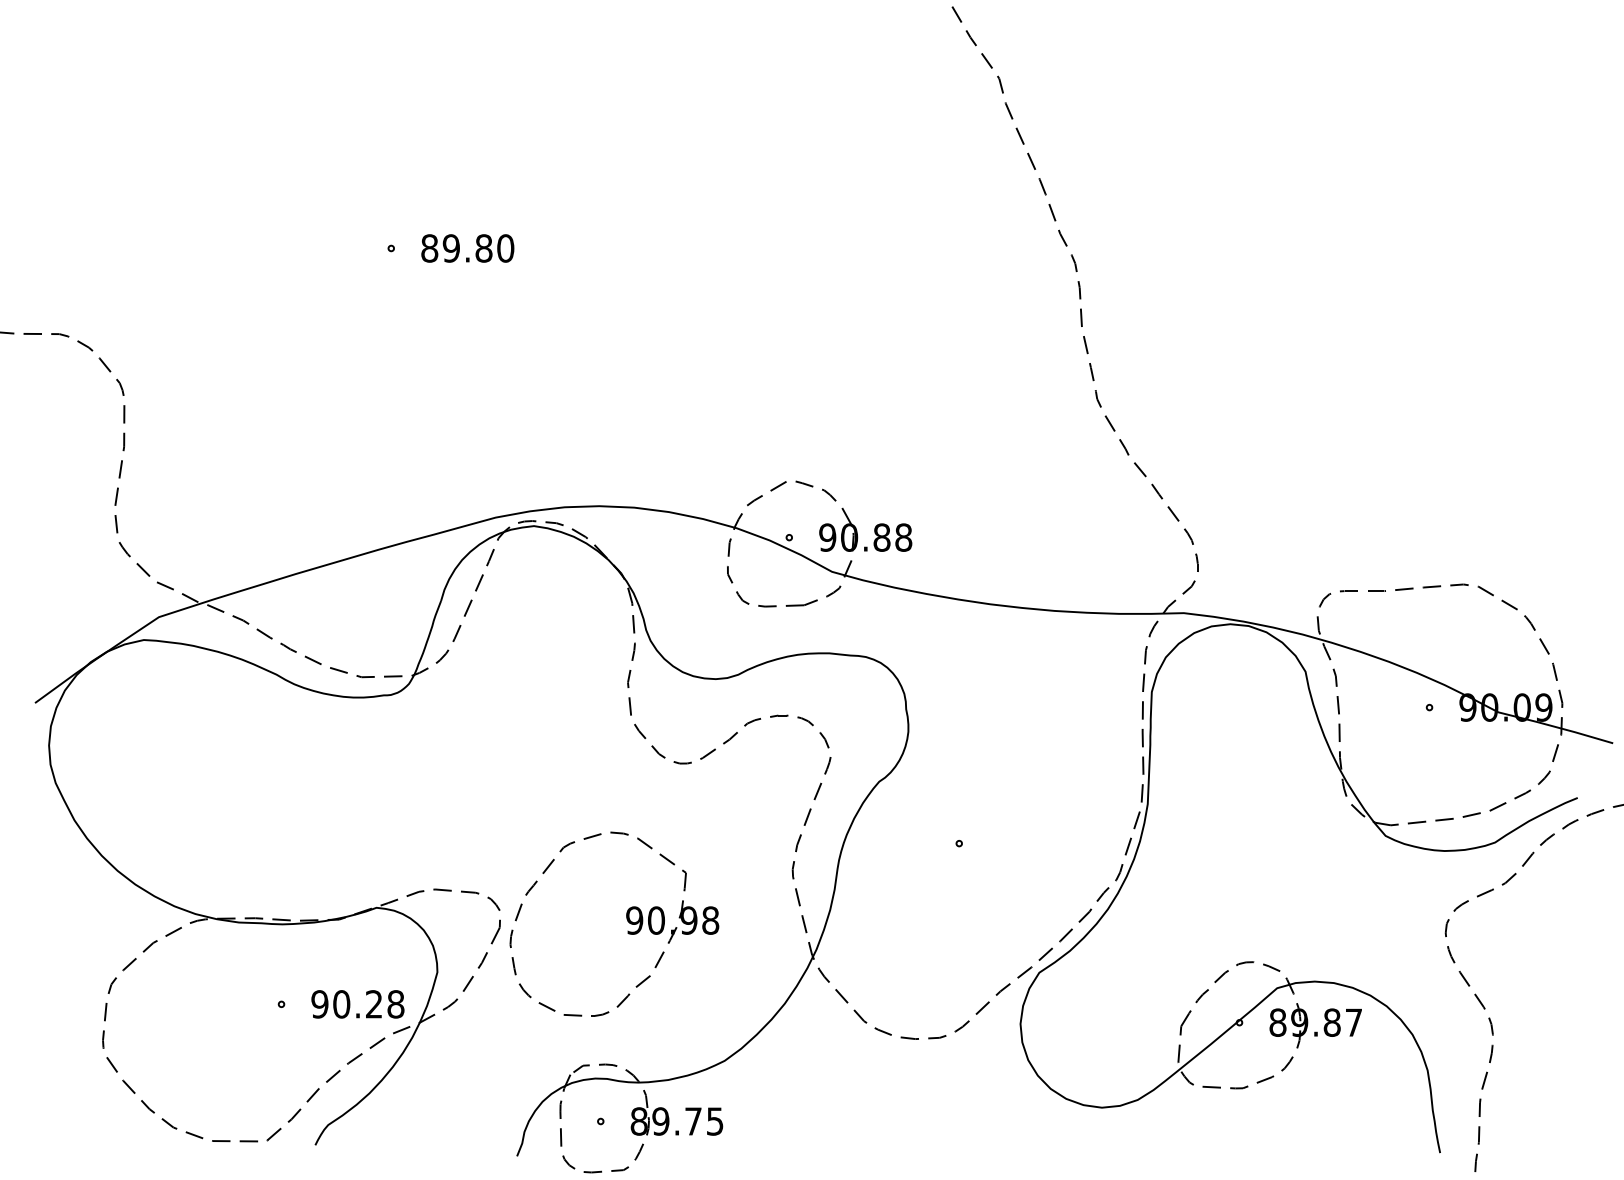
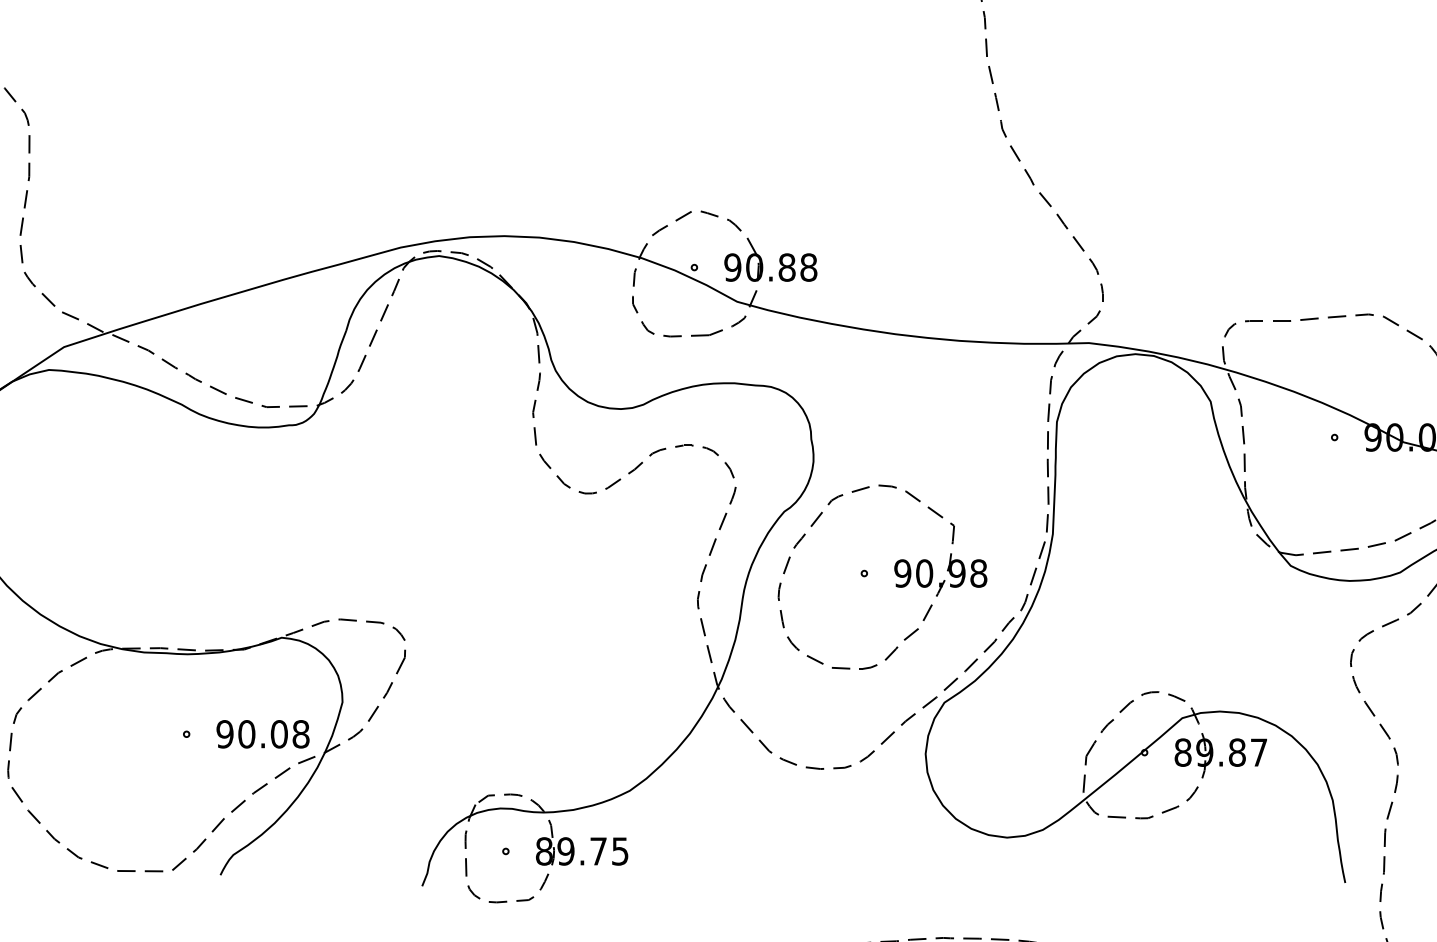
part: (626, 919) -> (894, 572), moved
text: (373, 1004) -> (278, 734), 90.28 -> 90.08

